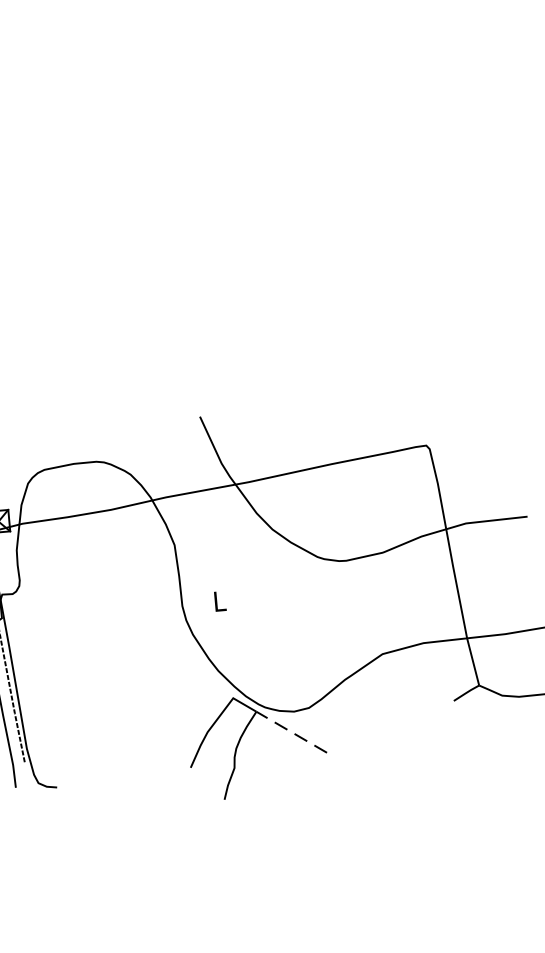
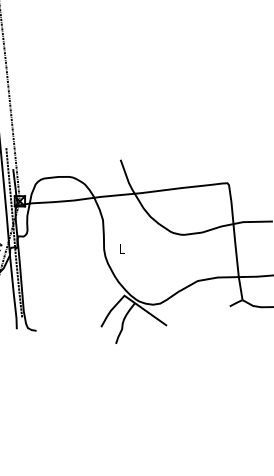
line: (292, 732) -> (151, 314), dashed -> solid

